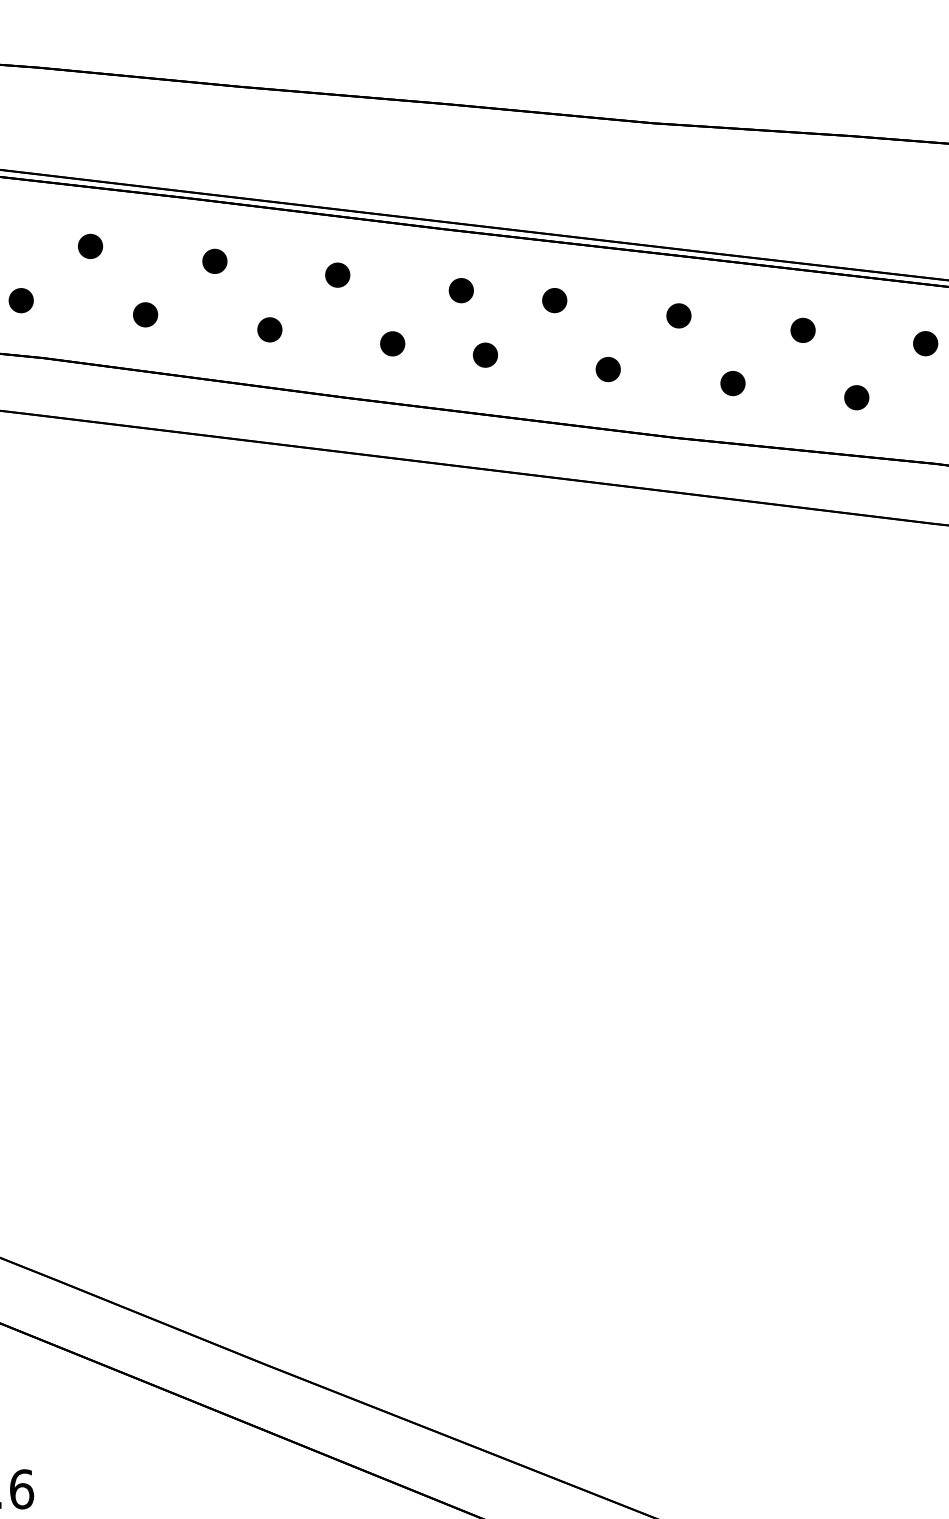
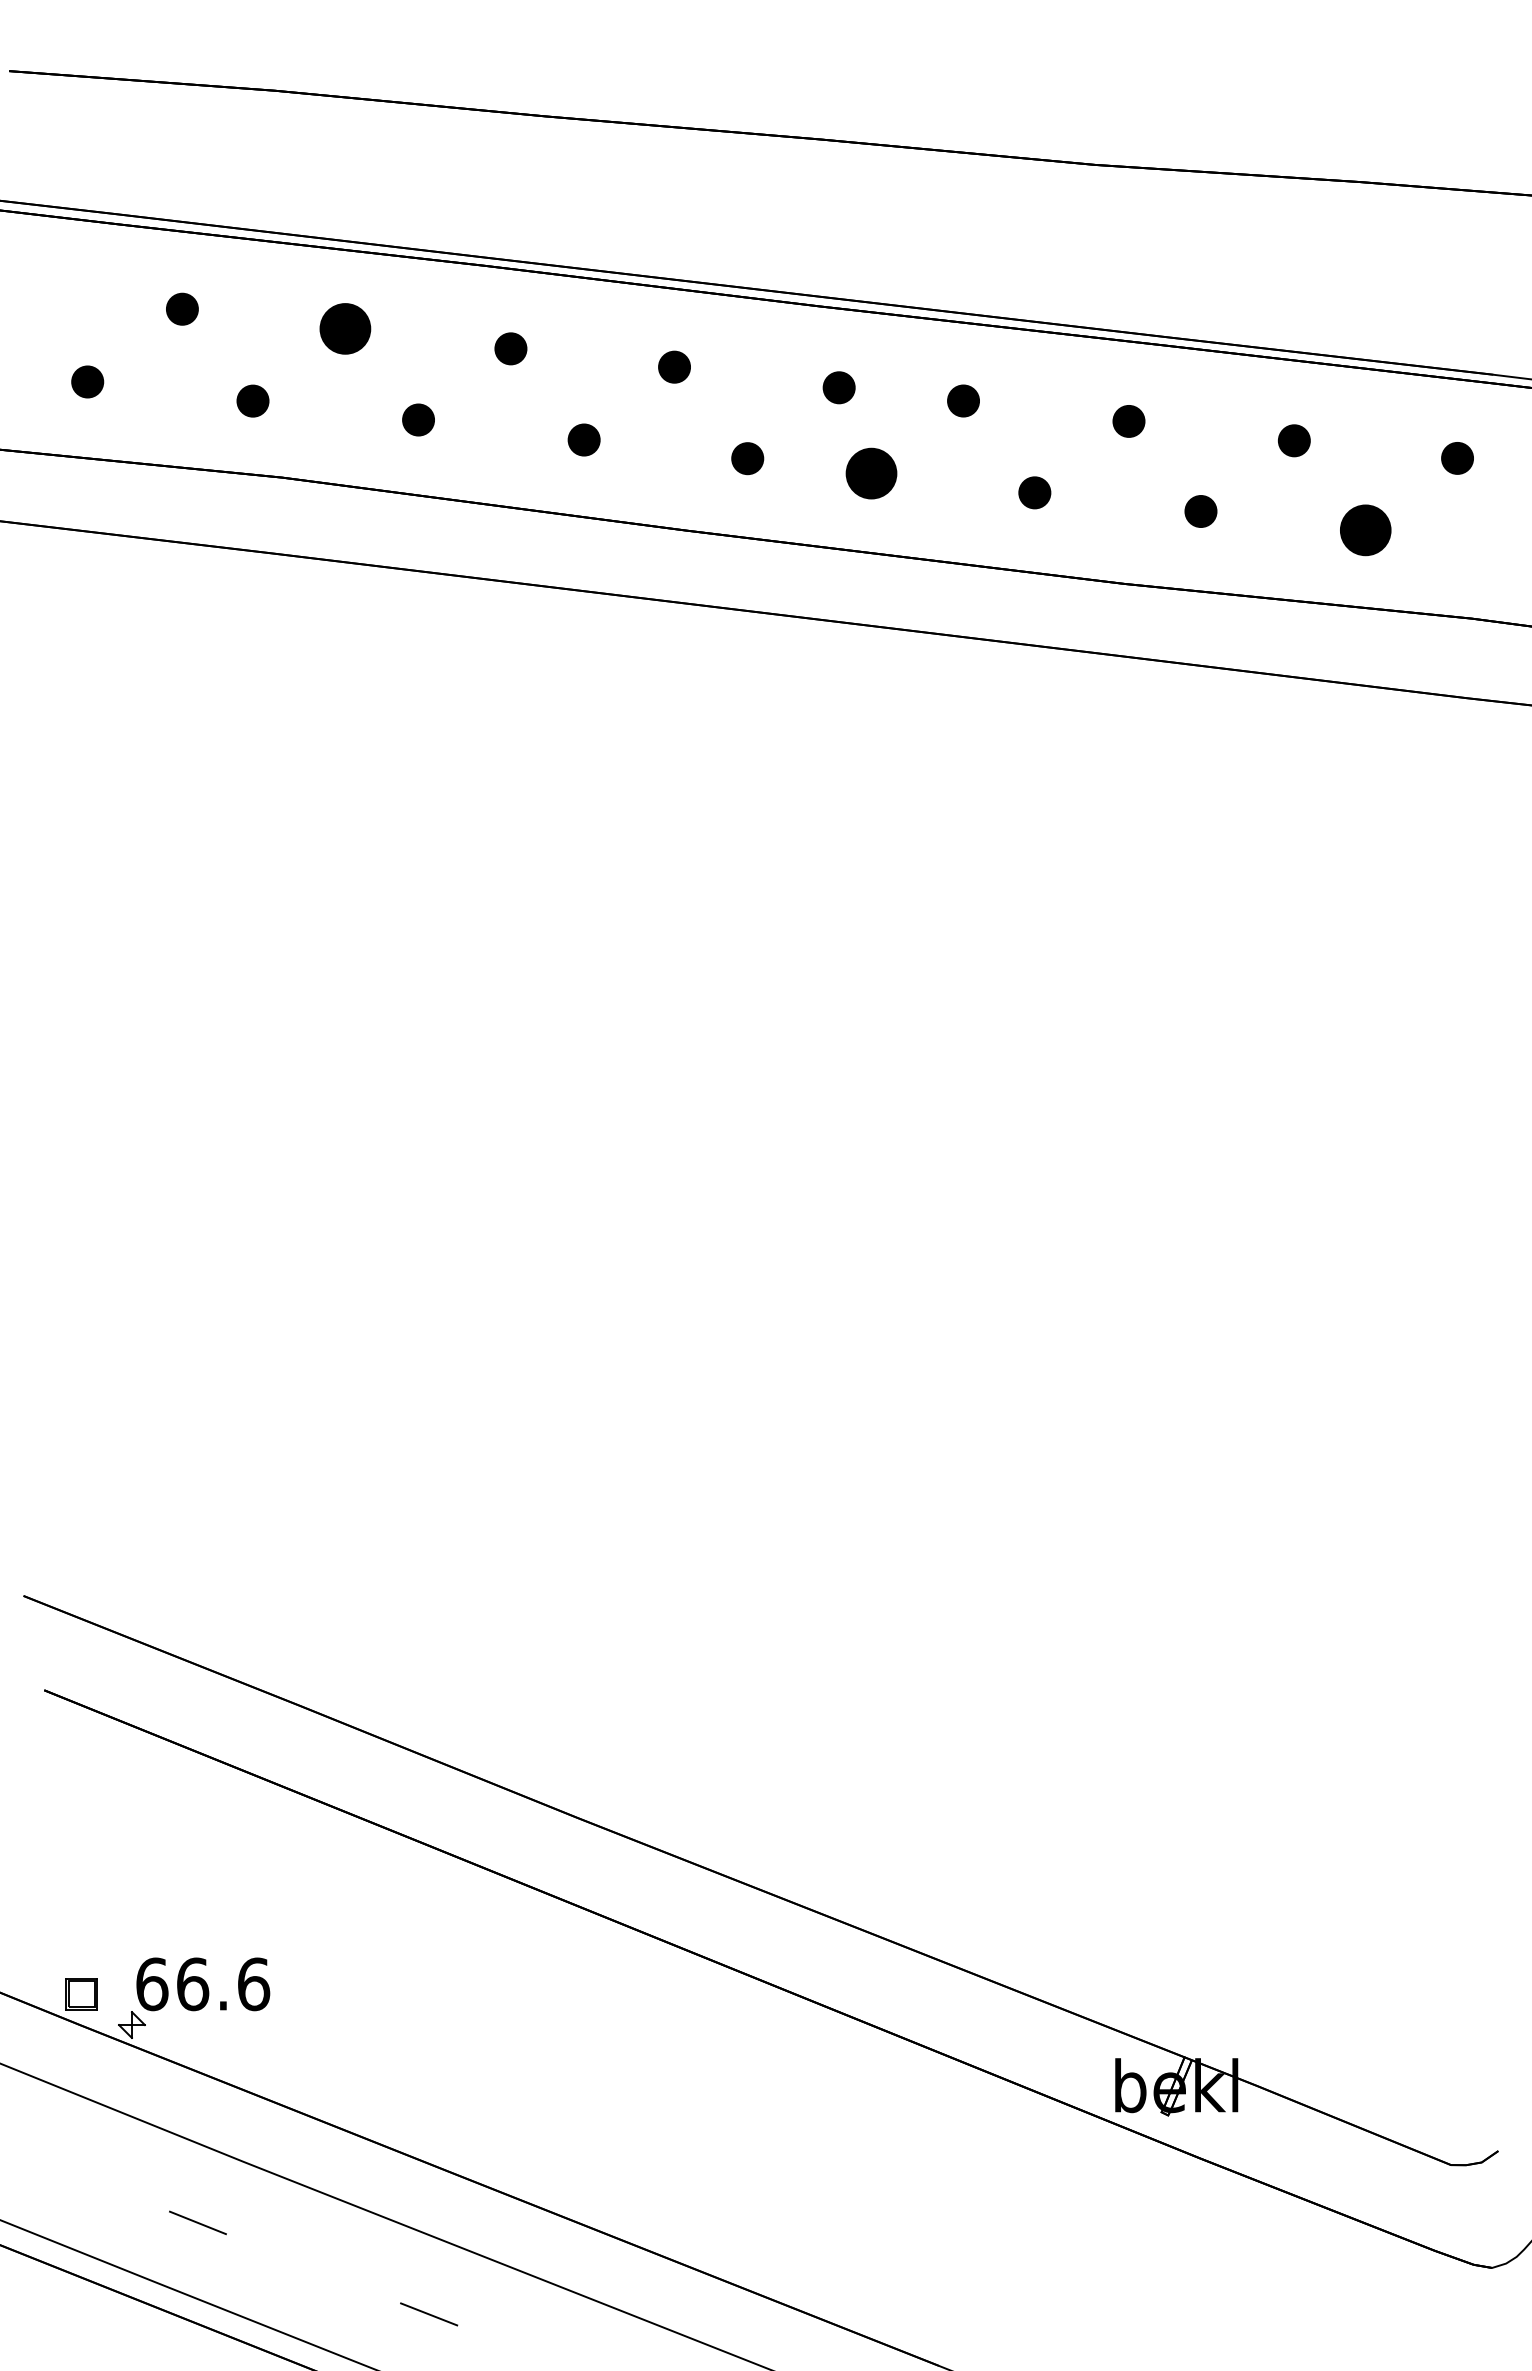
part: (89, 246) -> (344, 328), size x1.6
part: (484, 354) -> (870, 473), size x1.6
part: (856, 397) -> (1365, 530), size x1.6

